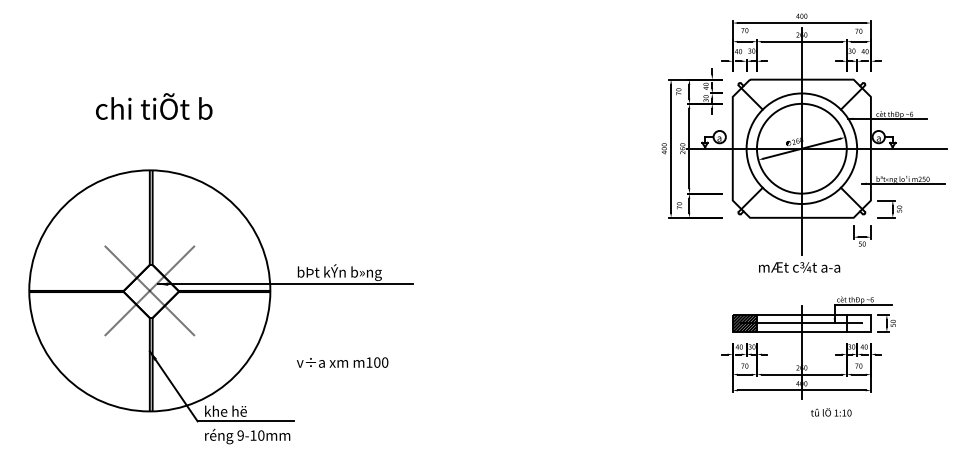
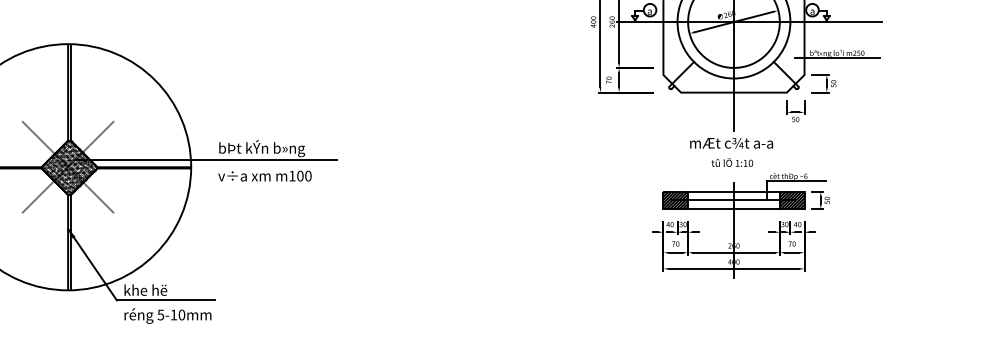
hatch: (150, 291) -> (68, 167), added
hatch: (858, 323) -> (791, 200), added
text: (342, 362) -> (264, 176), moved
text: (831, 412) -> (732, 162), moved
text: (240, 435) -> (160, 314), 9-10mm -> 5-10mm

